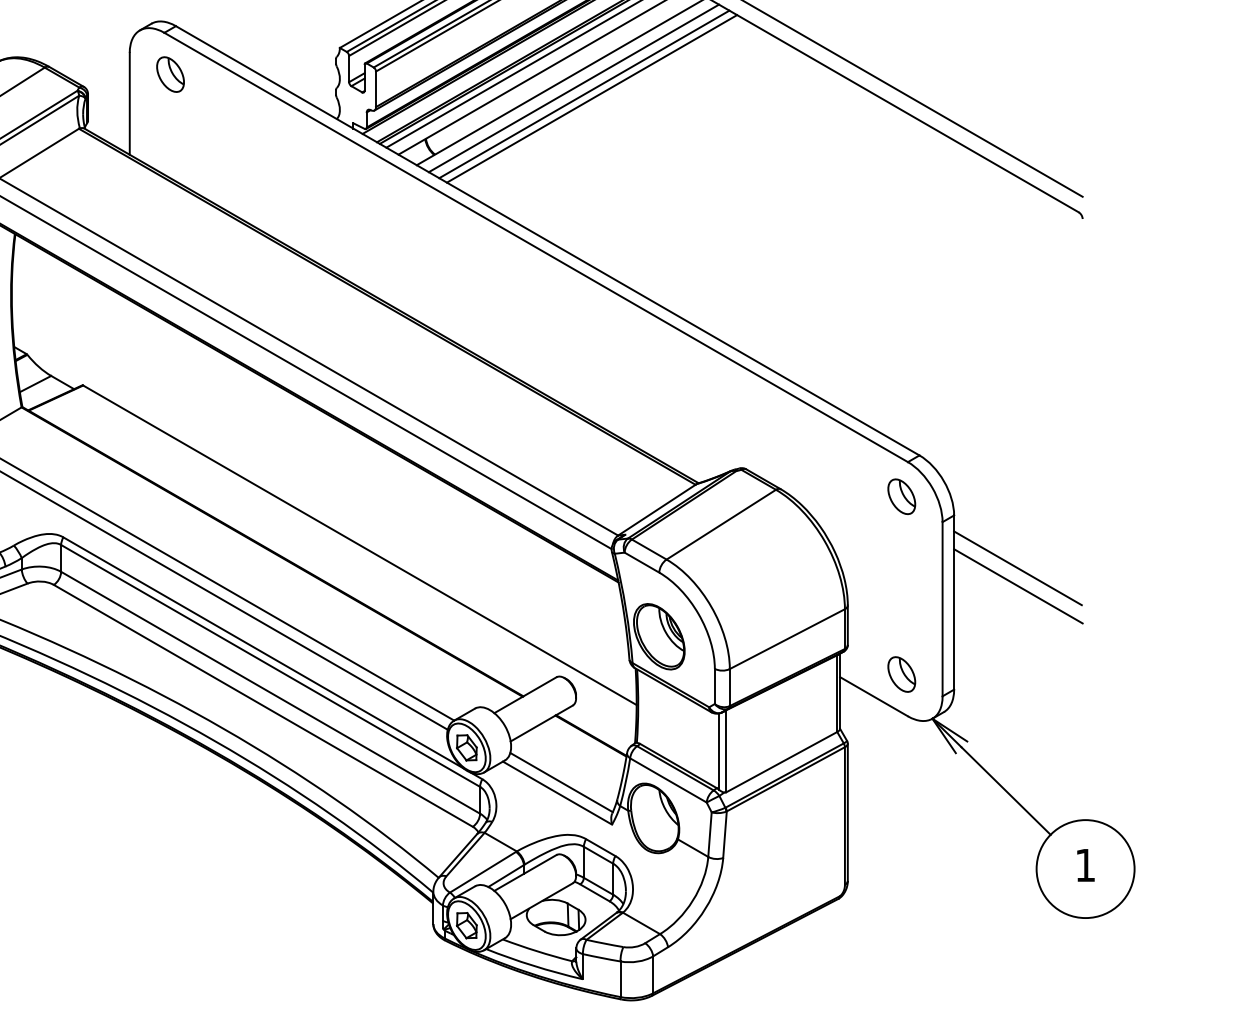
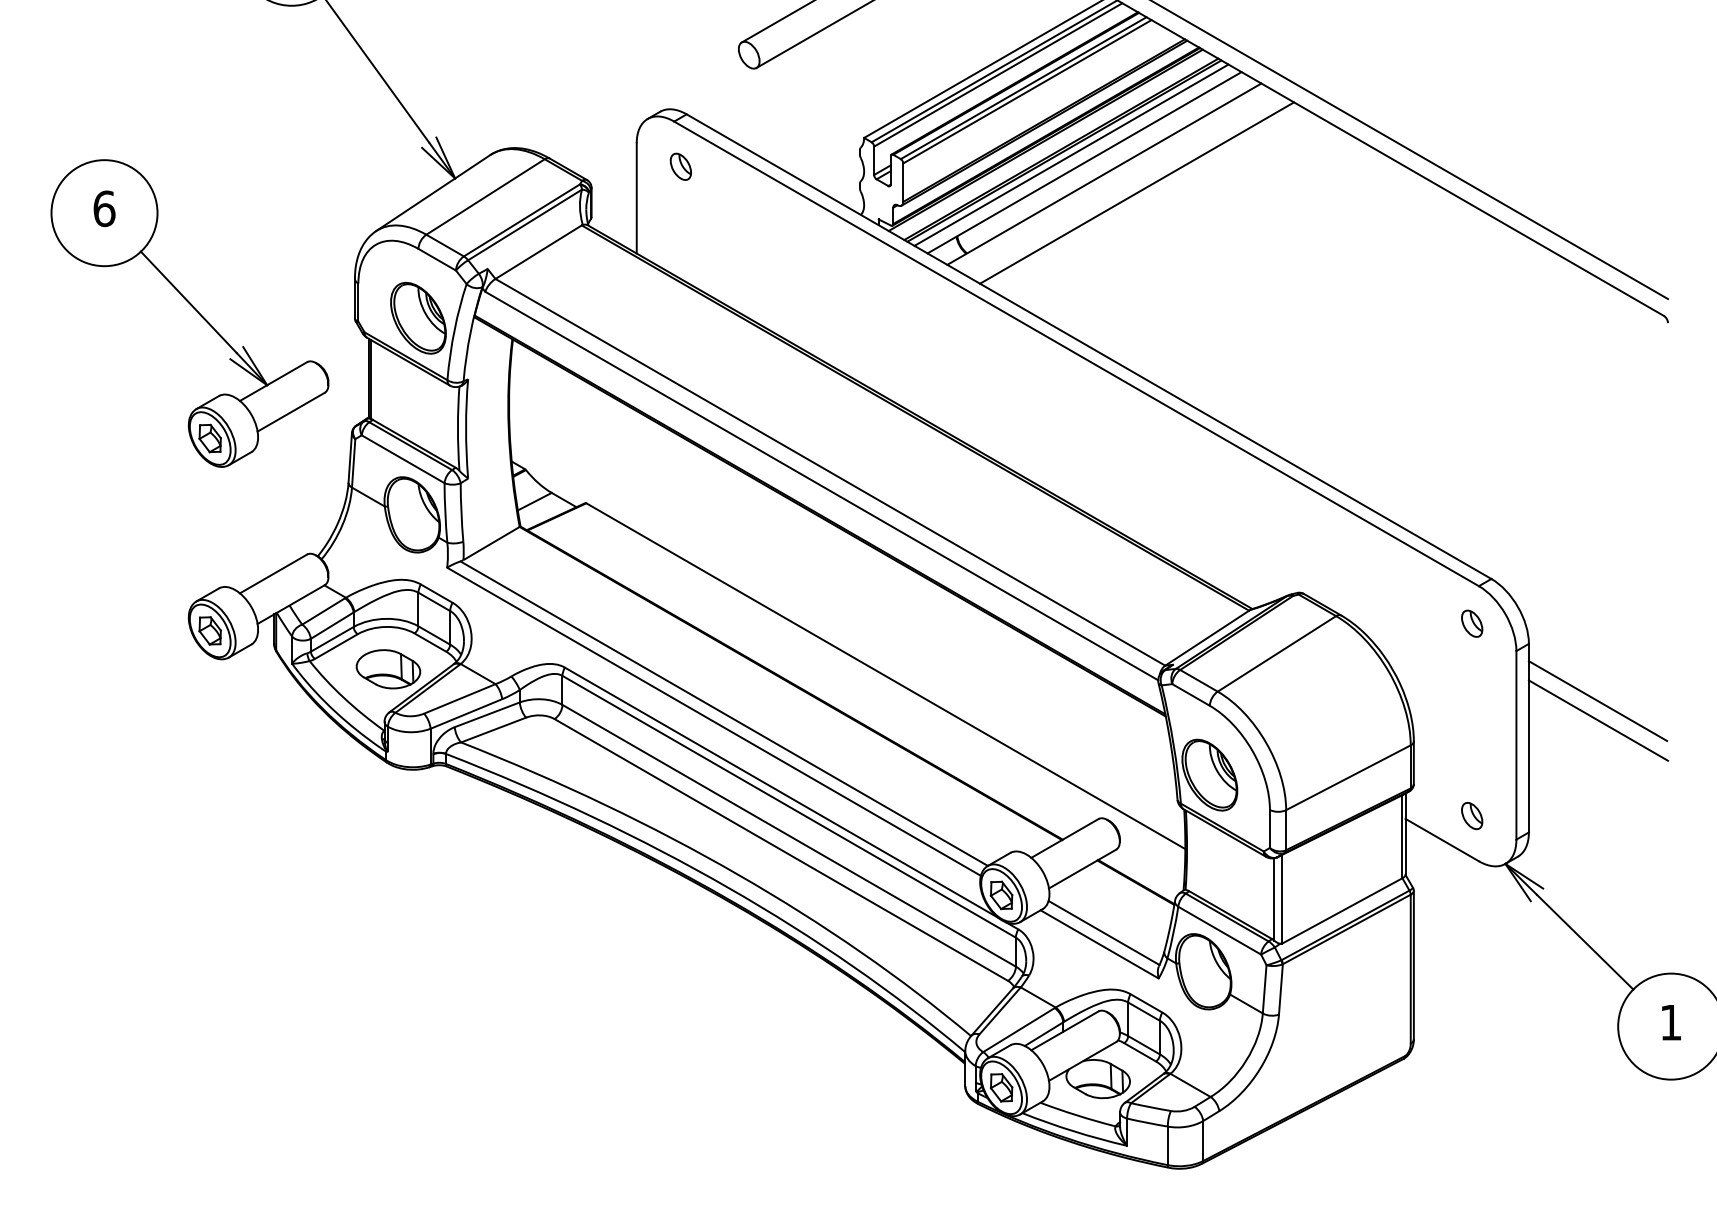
part: (170, 74) -> (680, 166), size x0.7
line: (573, 88) -> (1117, 181), removed
line: (584, 93) -> (1128, 187), removed
part: (901, 496) -> (1471, 623), size x0.7
part: (901, 674) -> (1471, 815), size x0.7

